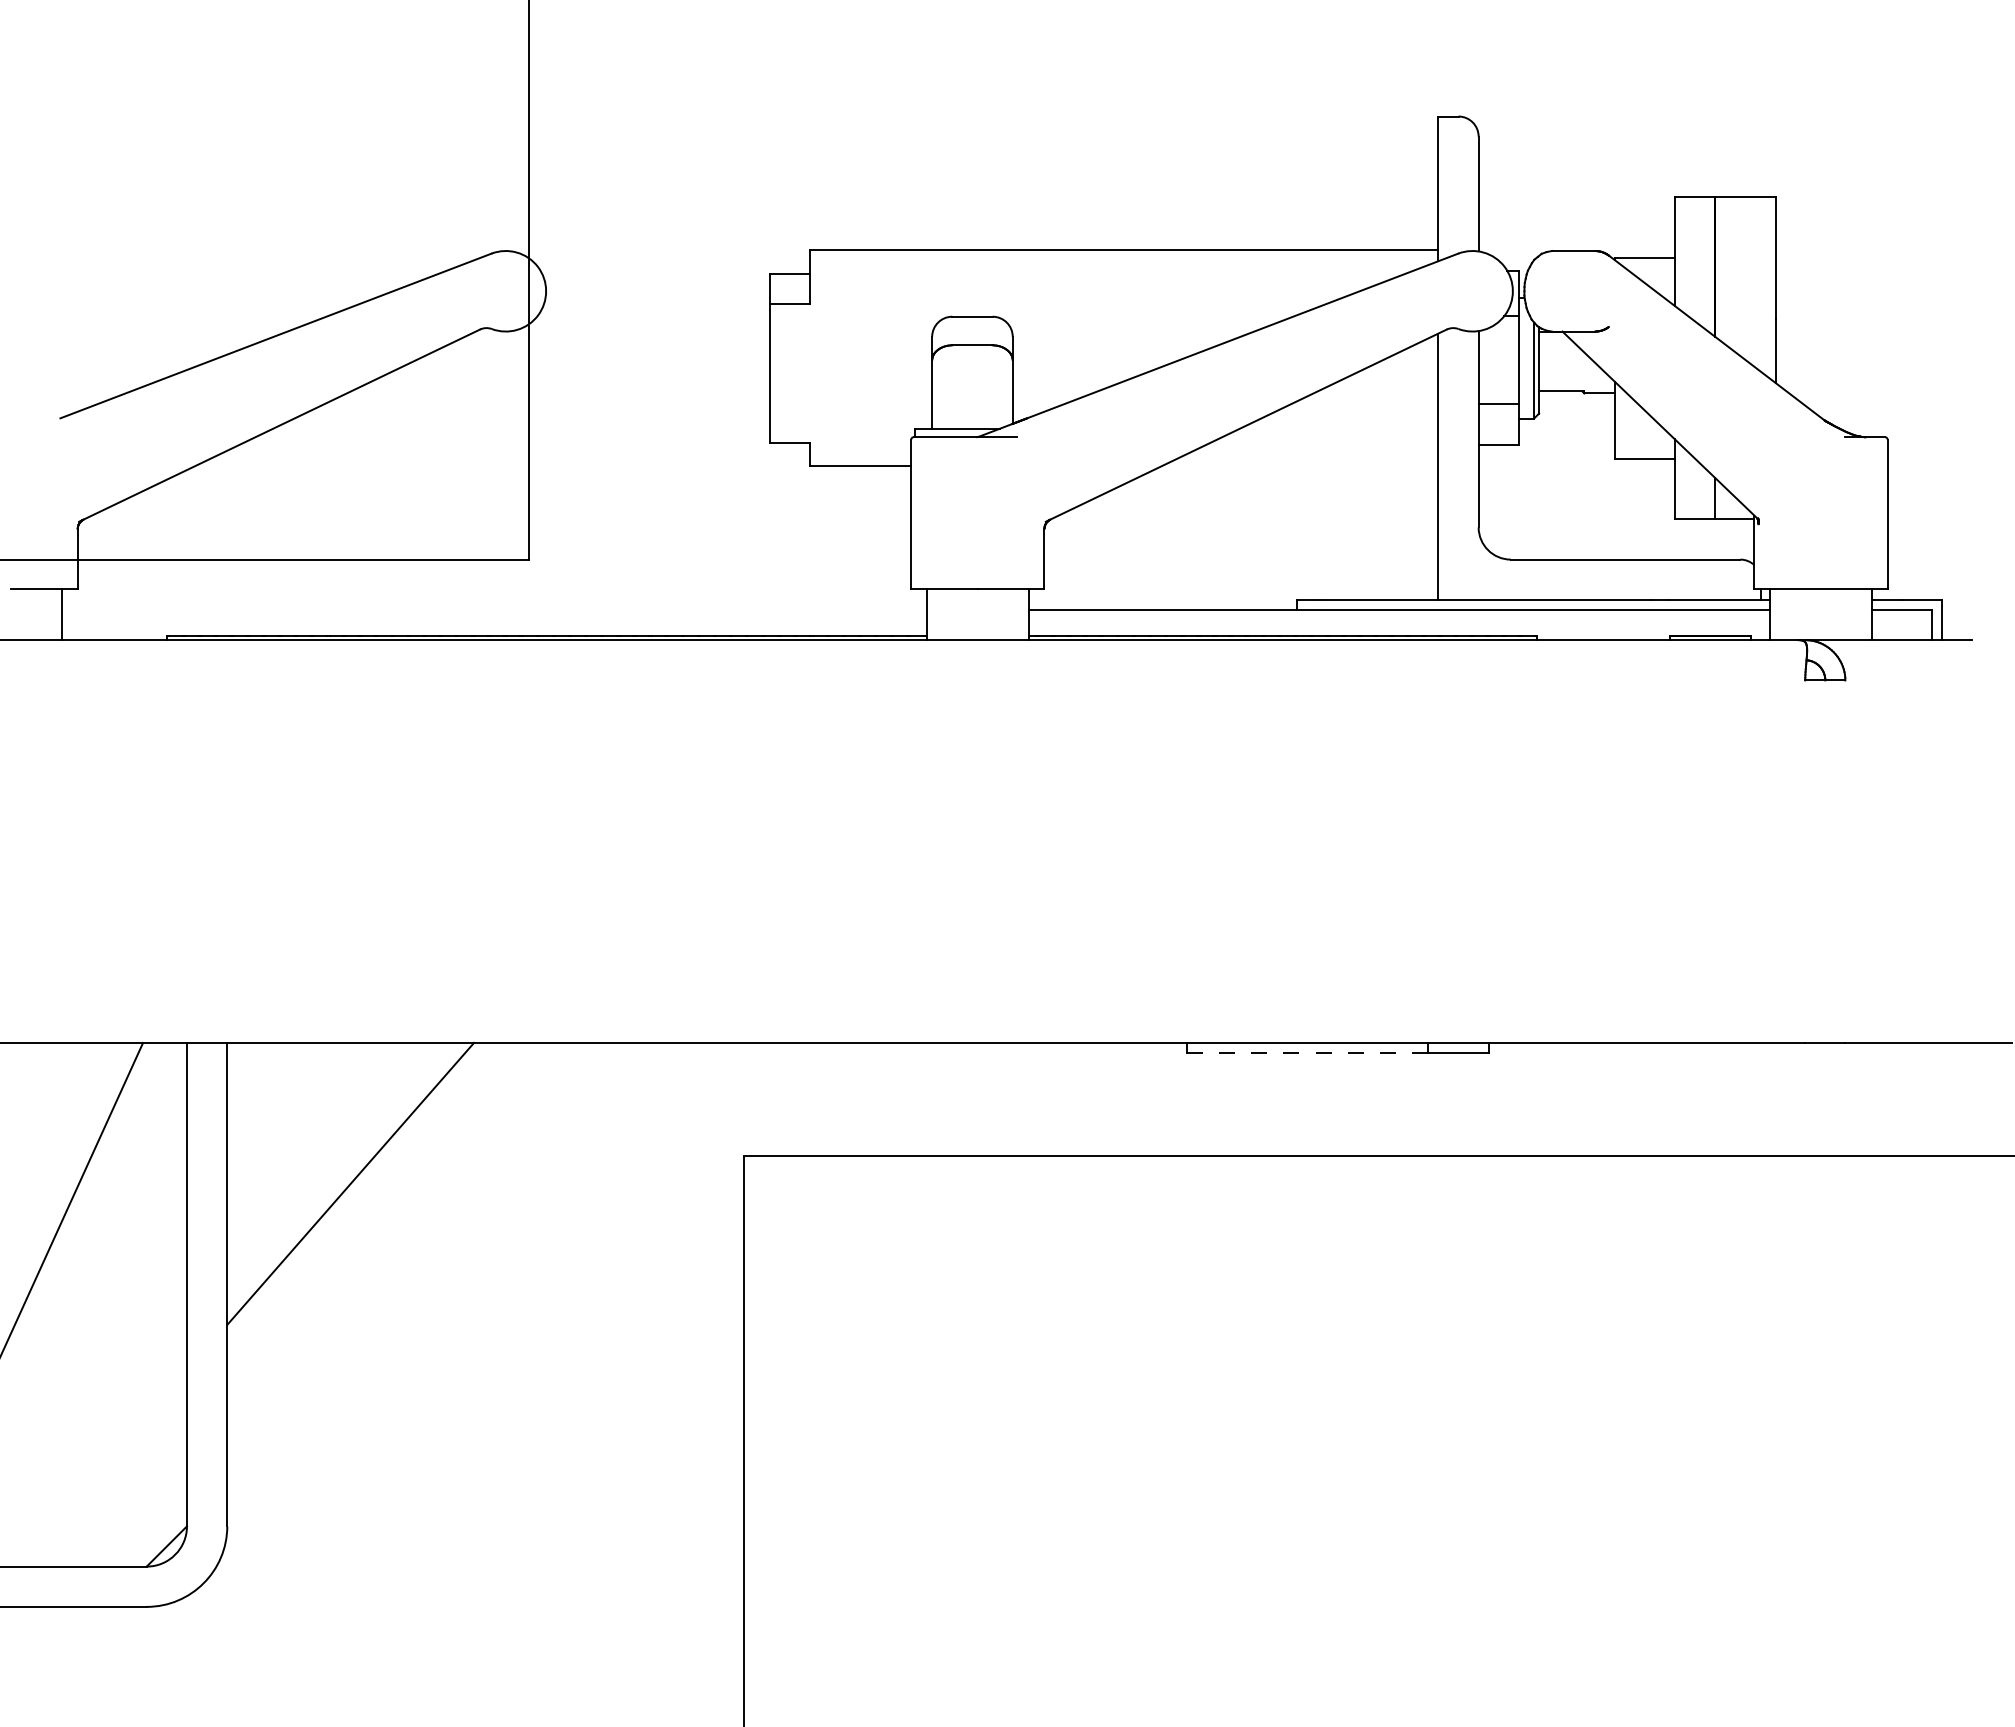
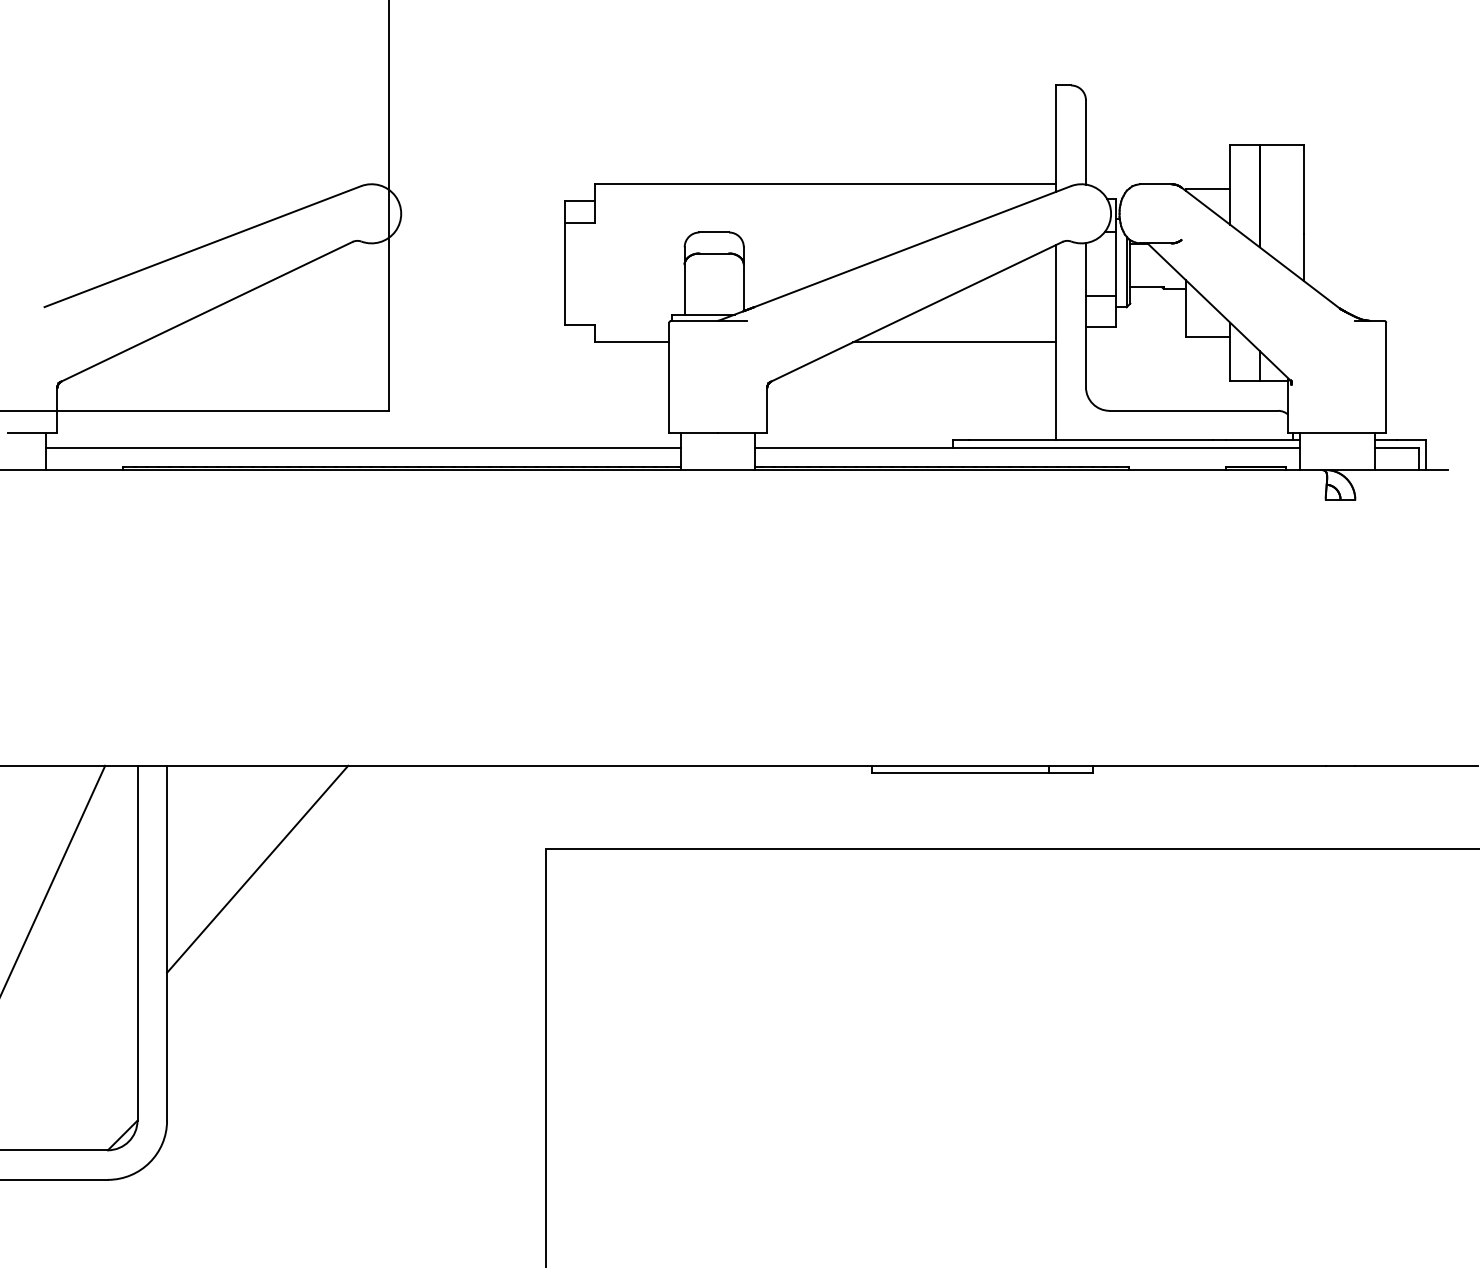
line: (1299, 466) -> (954, 342), added
line: (494, 609) -> (363, 447), added
line: (1307, 1053) -> (960, 773), dashed -> solid

